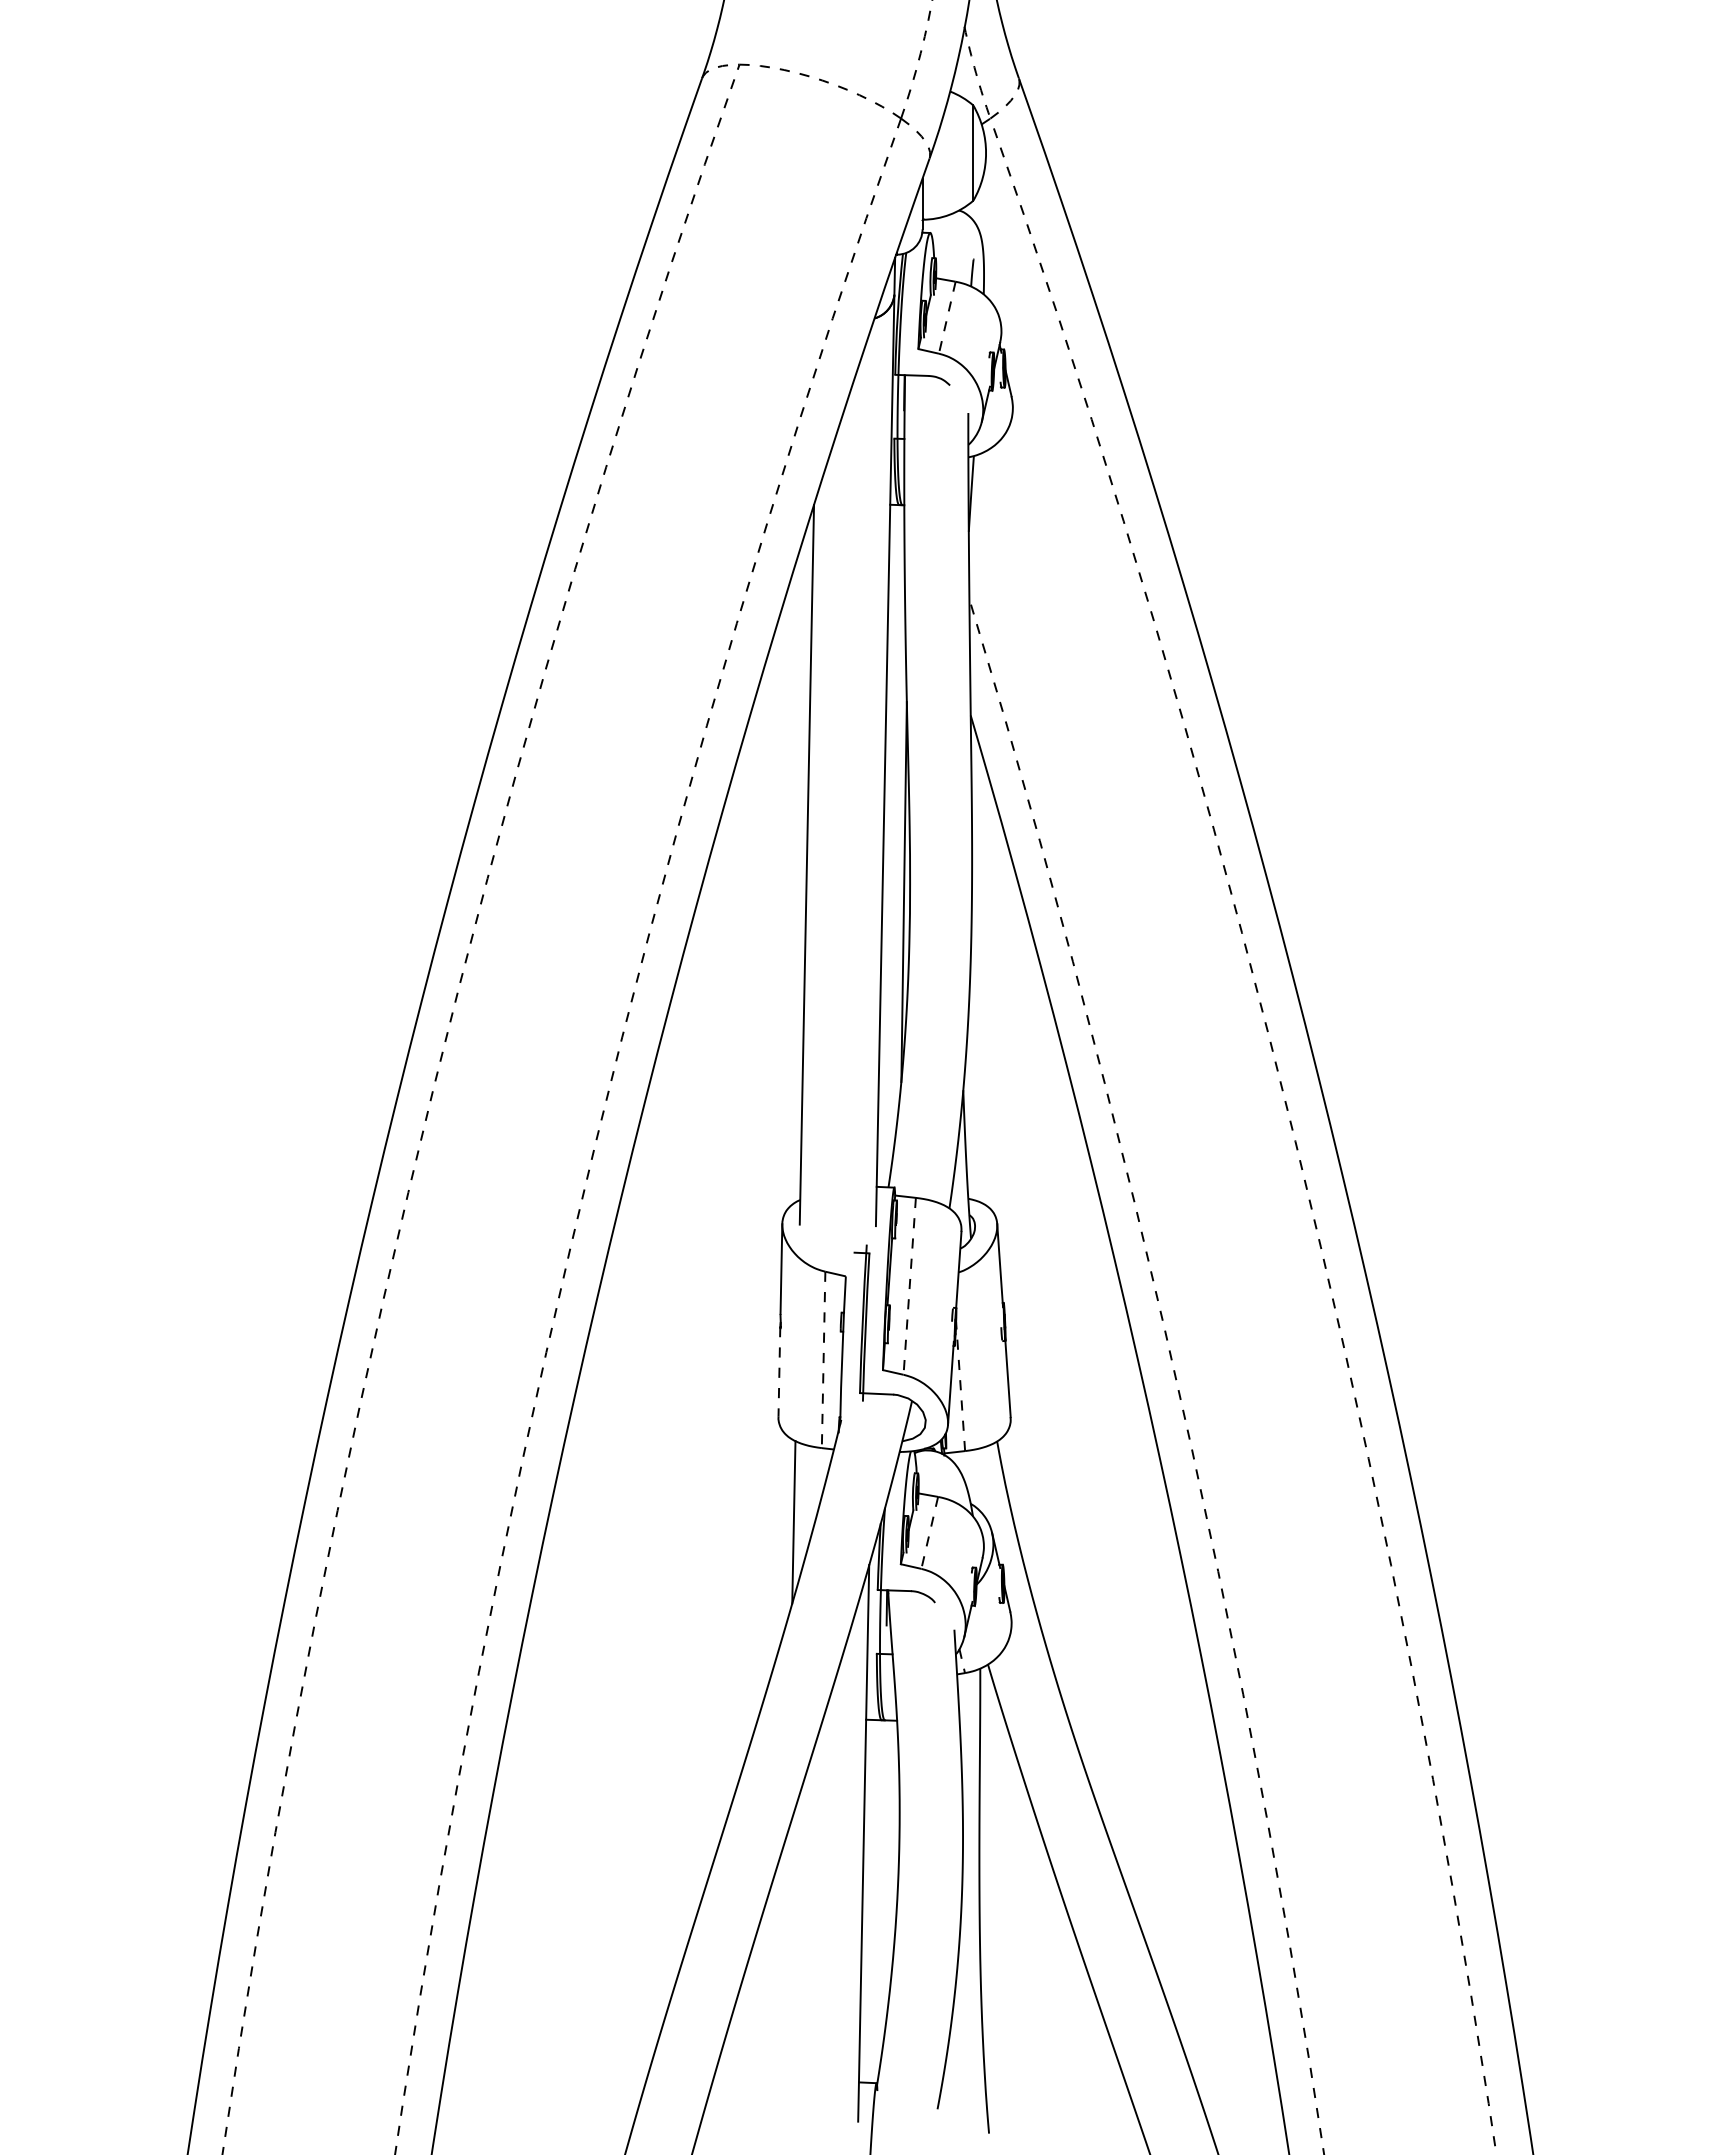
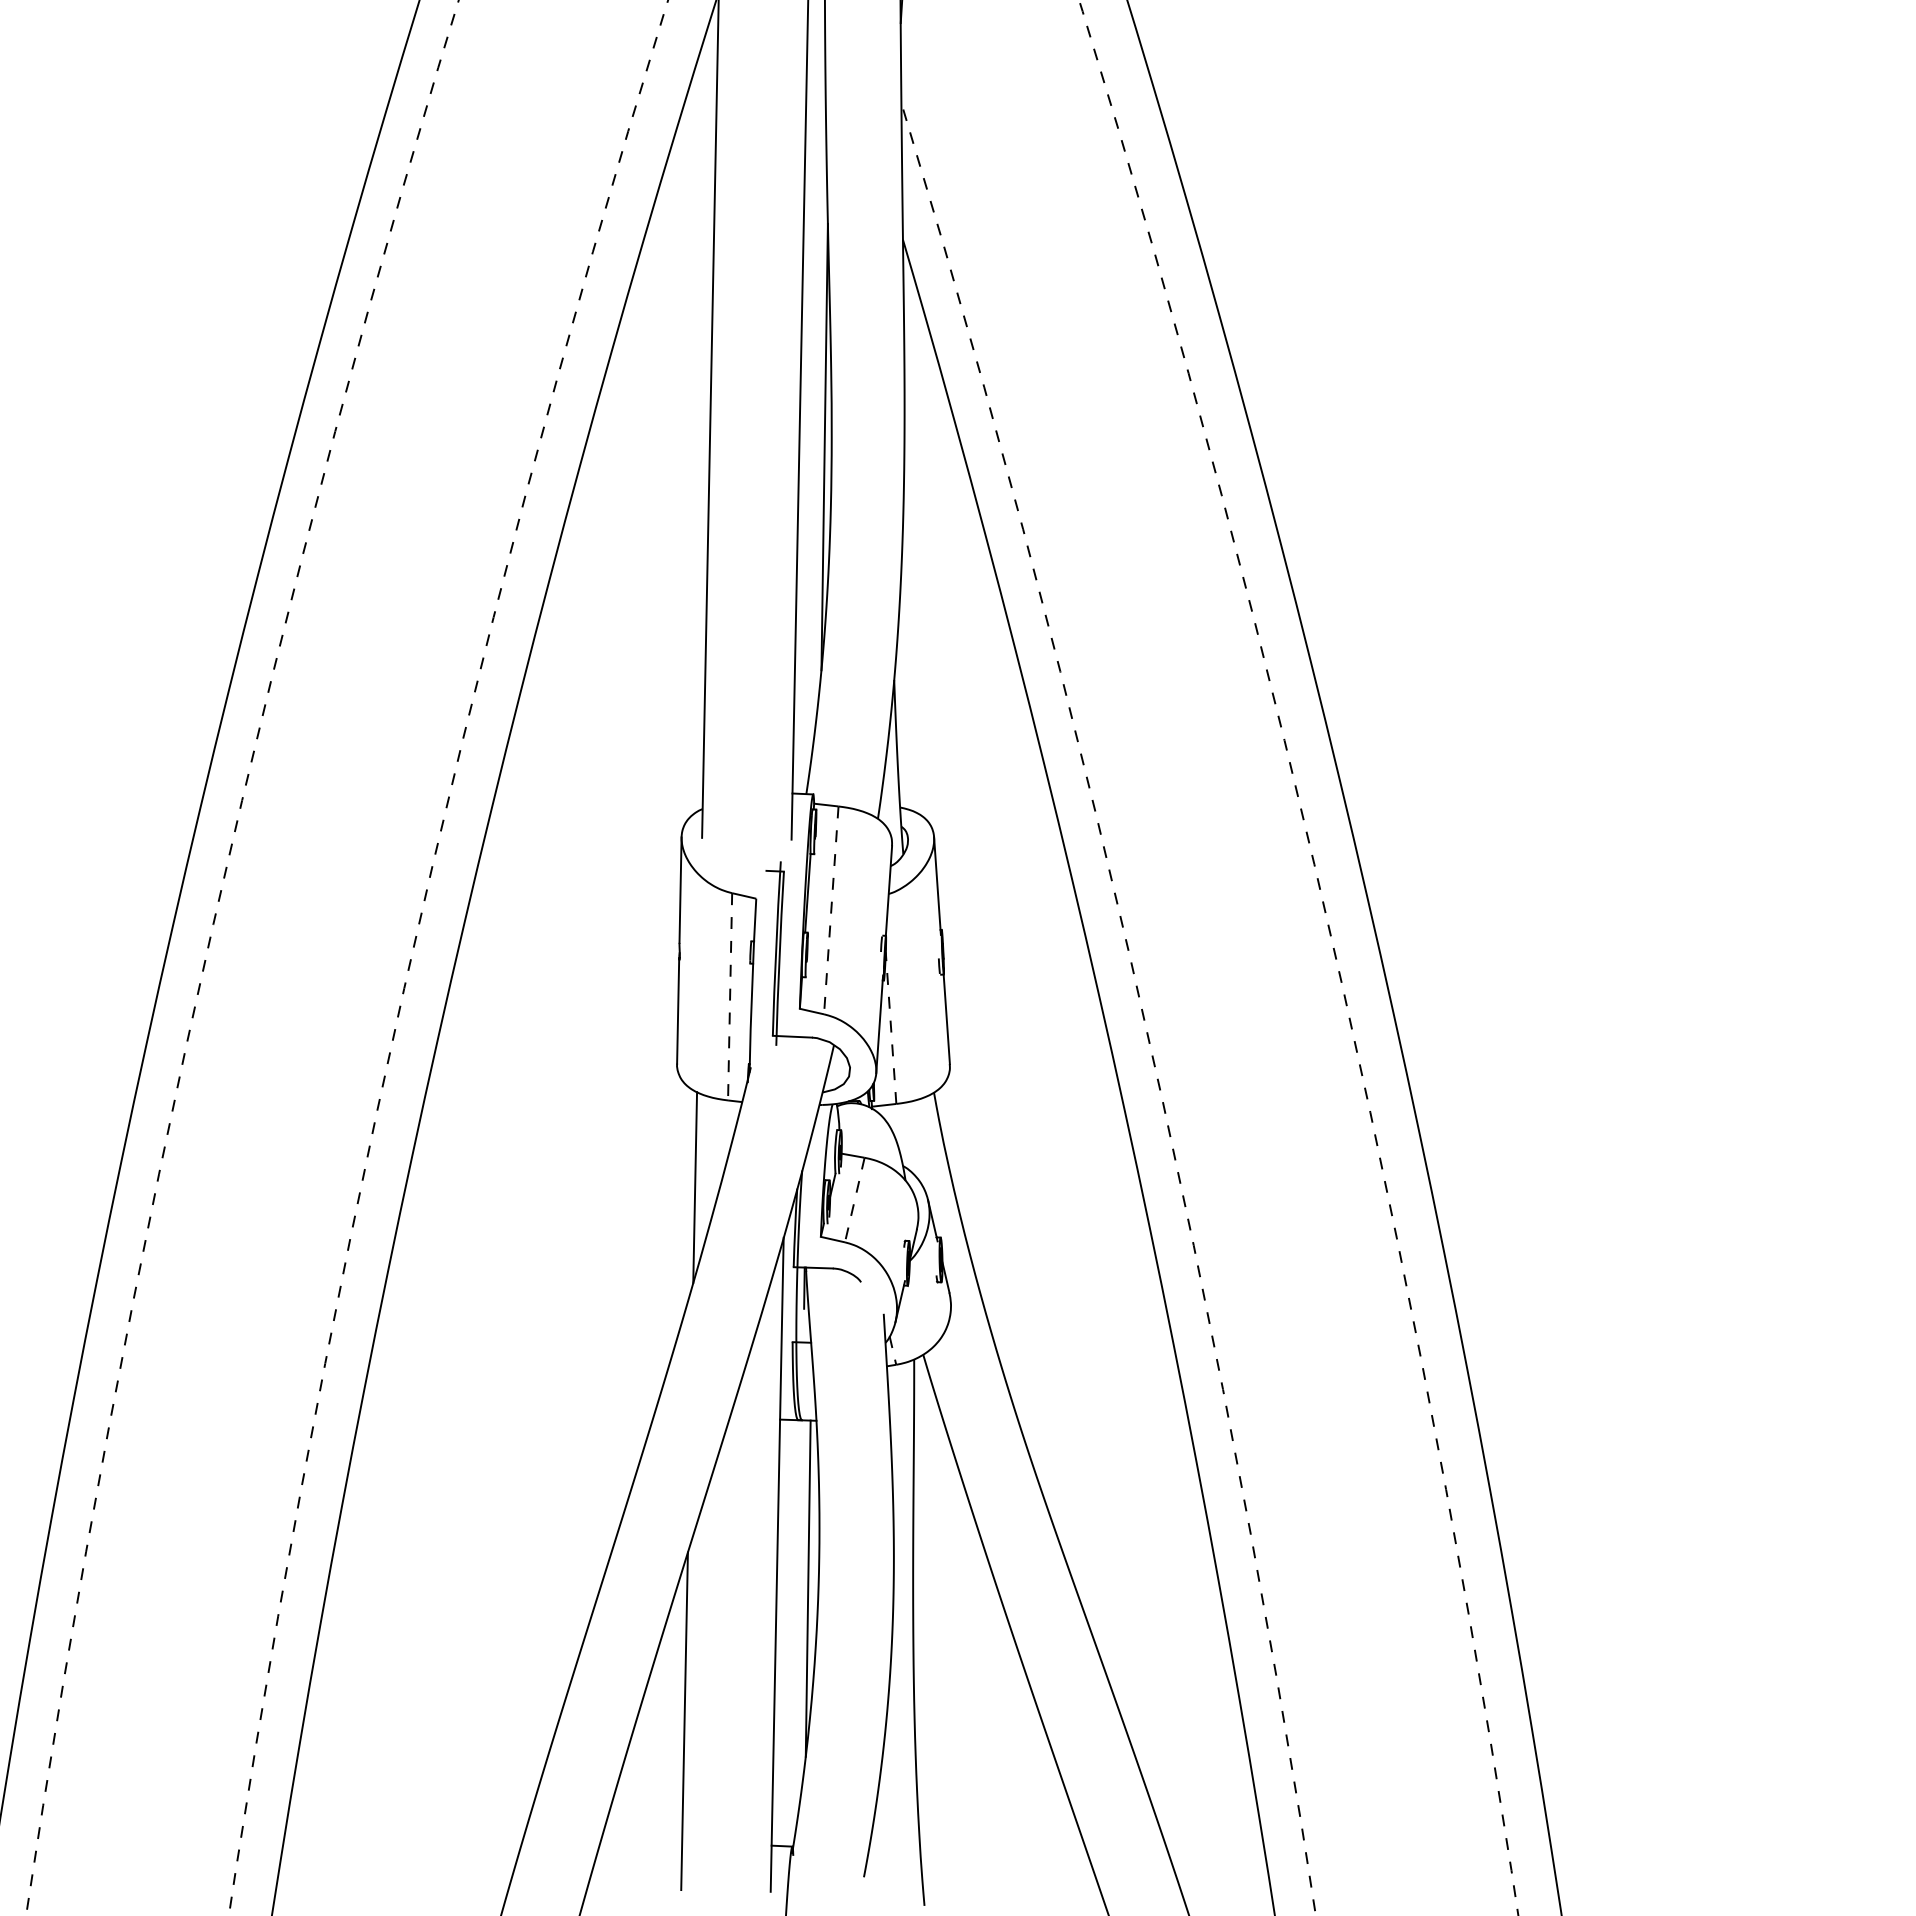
line: (779, 1371) -> (678, 1010), dashed -> solid
line: (890, 1863) -> (808, 1588), added
line: (784, 1976) -> (684, 1721), added

